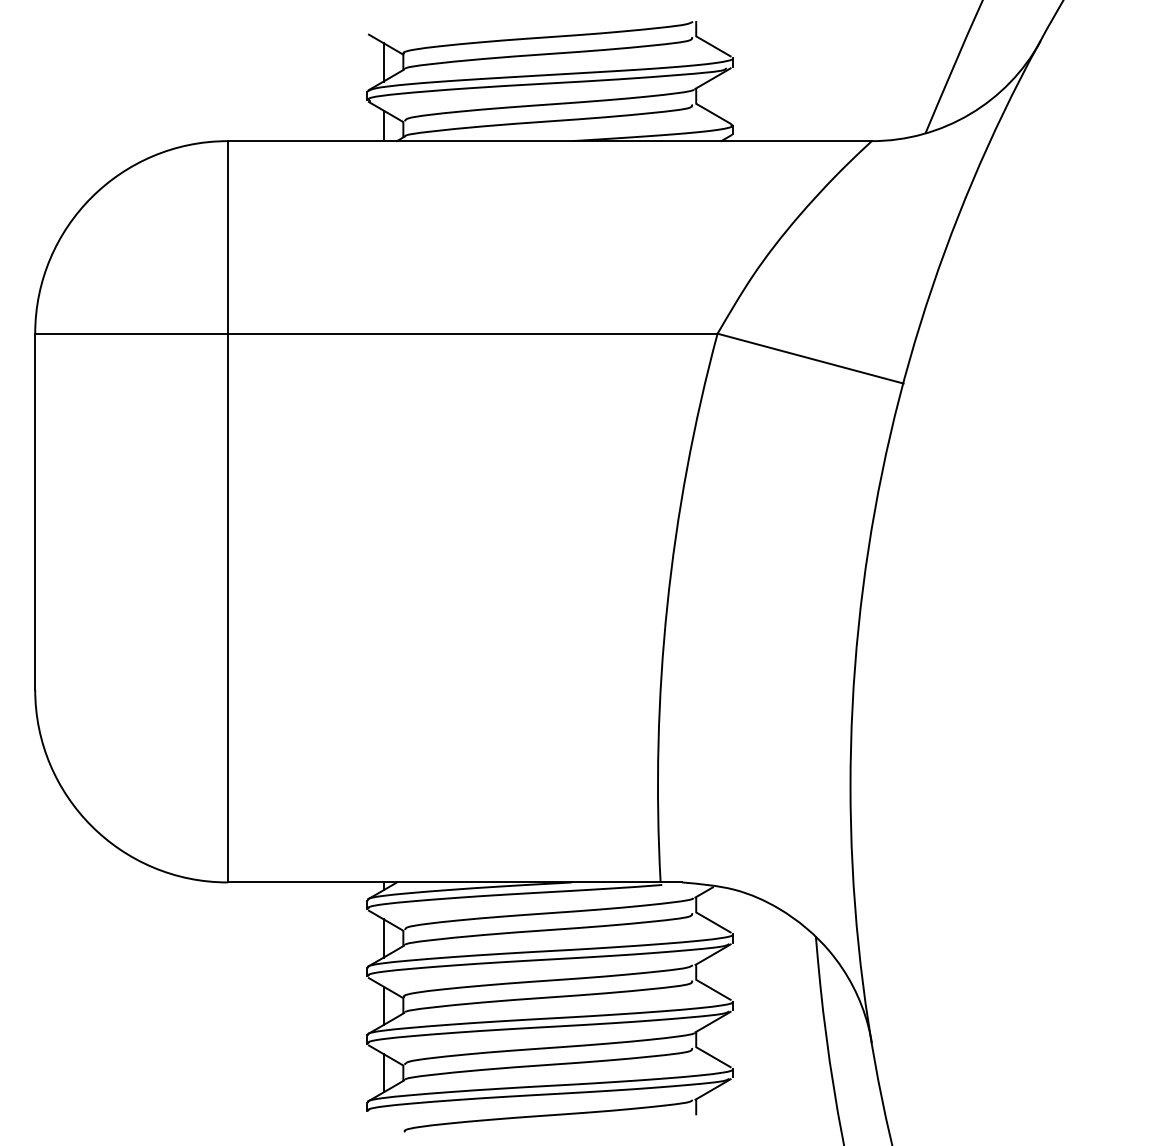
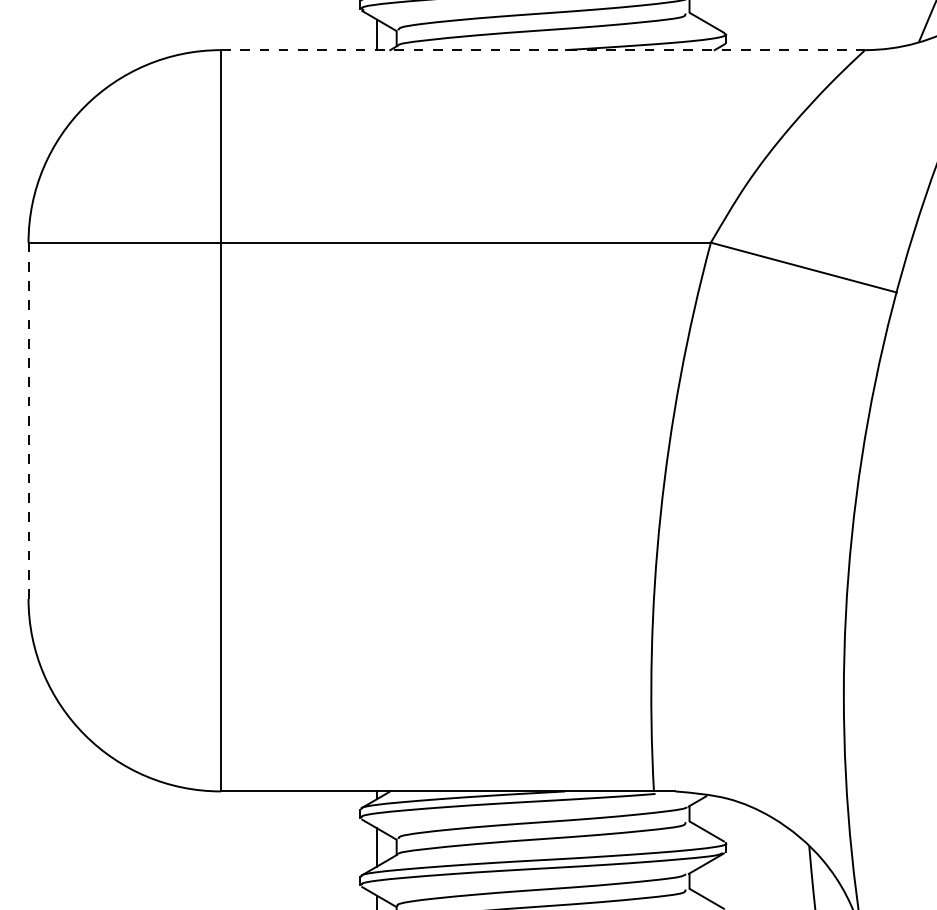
line: (550, 141) -> (543, 50), solid -> dashed
line: (35, 511) -> (28, 420), solid -> dashed

